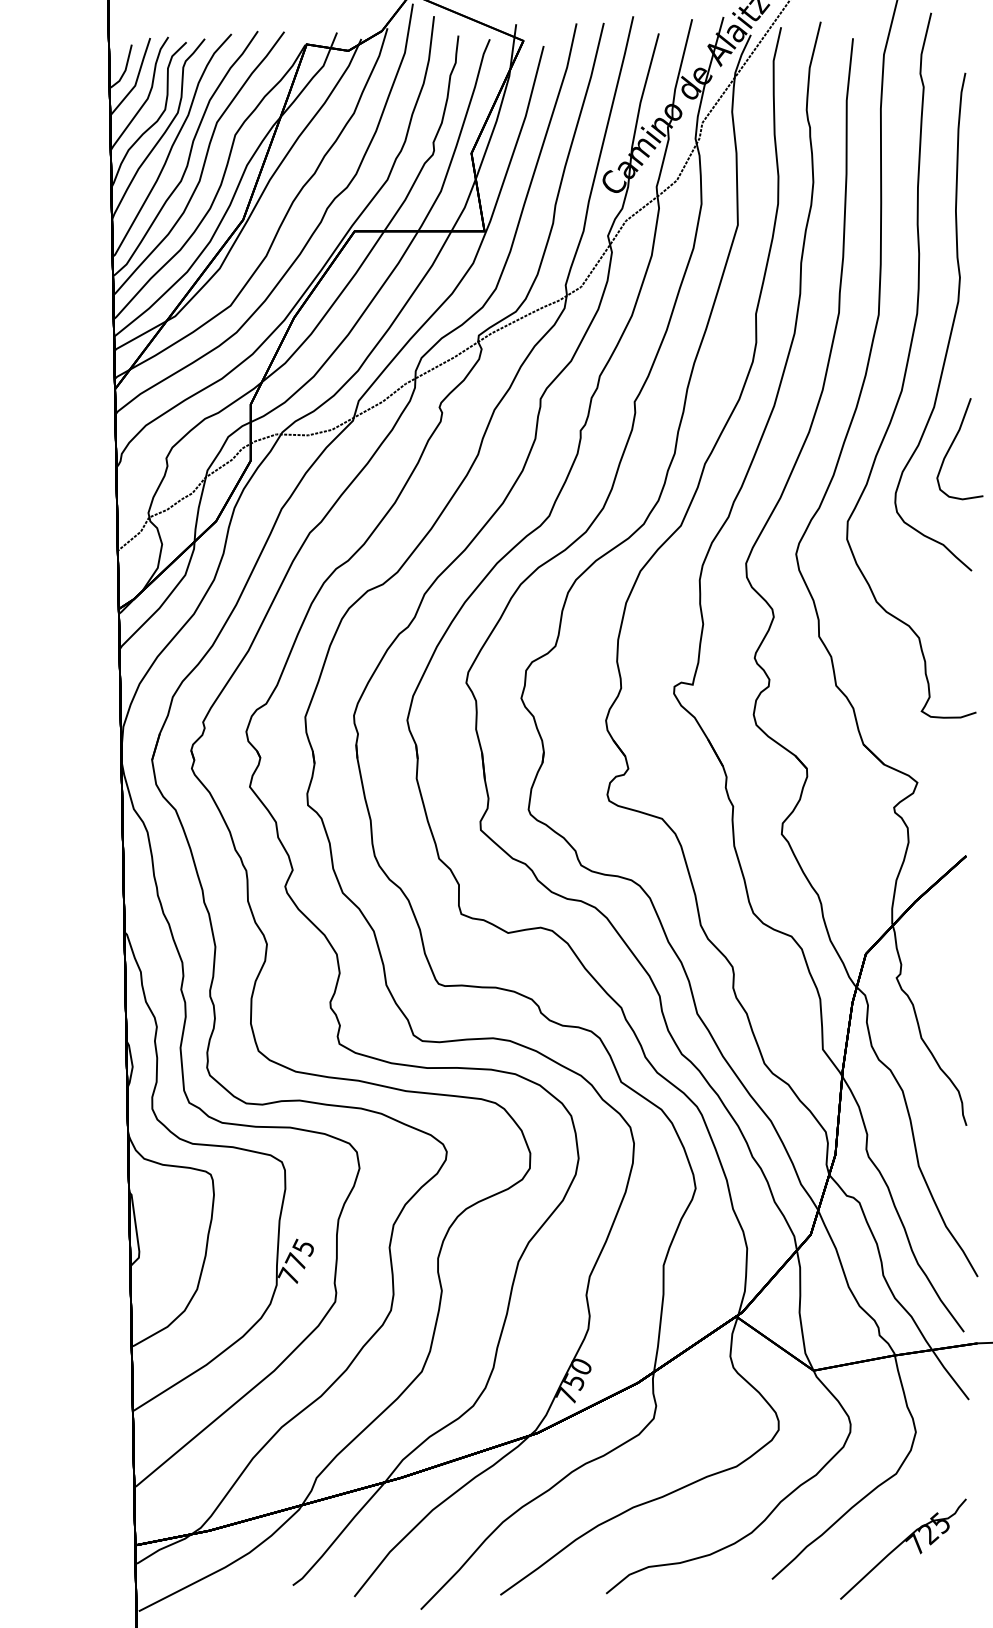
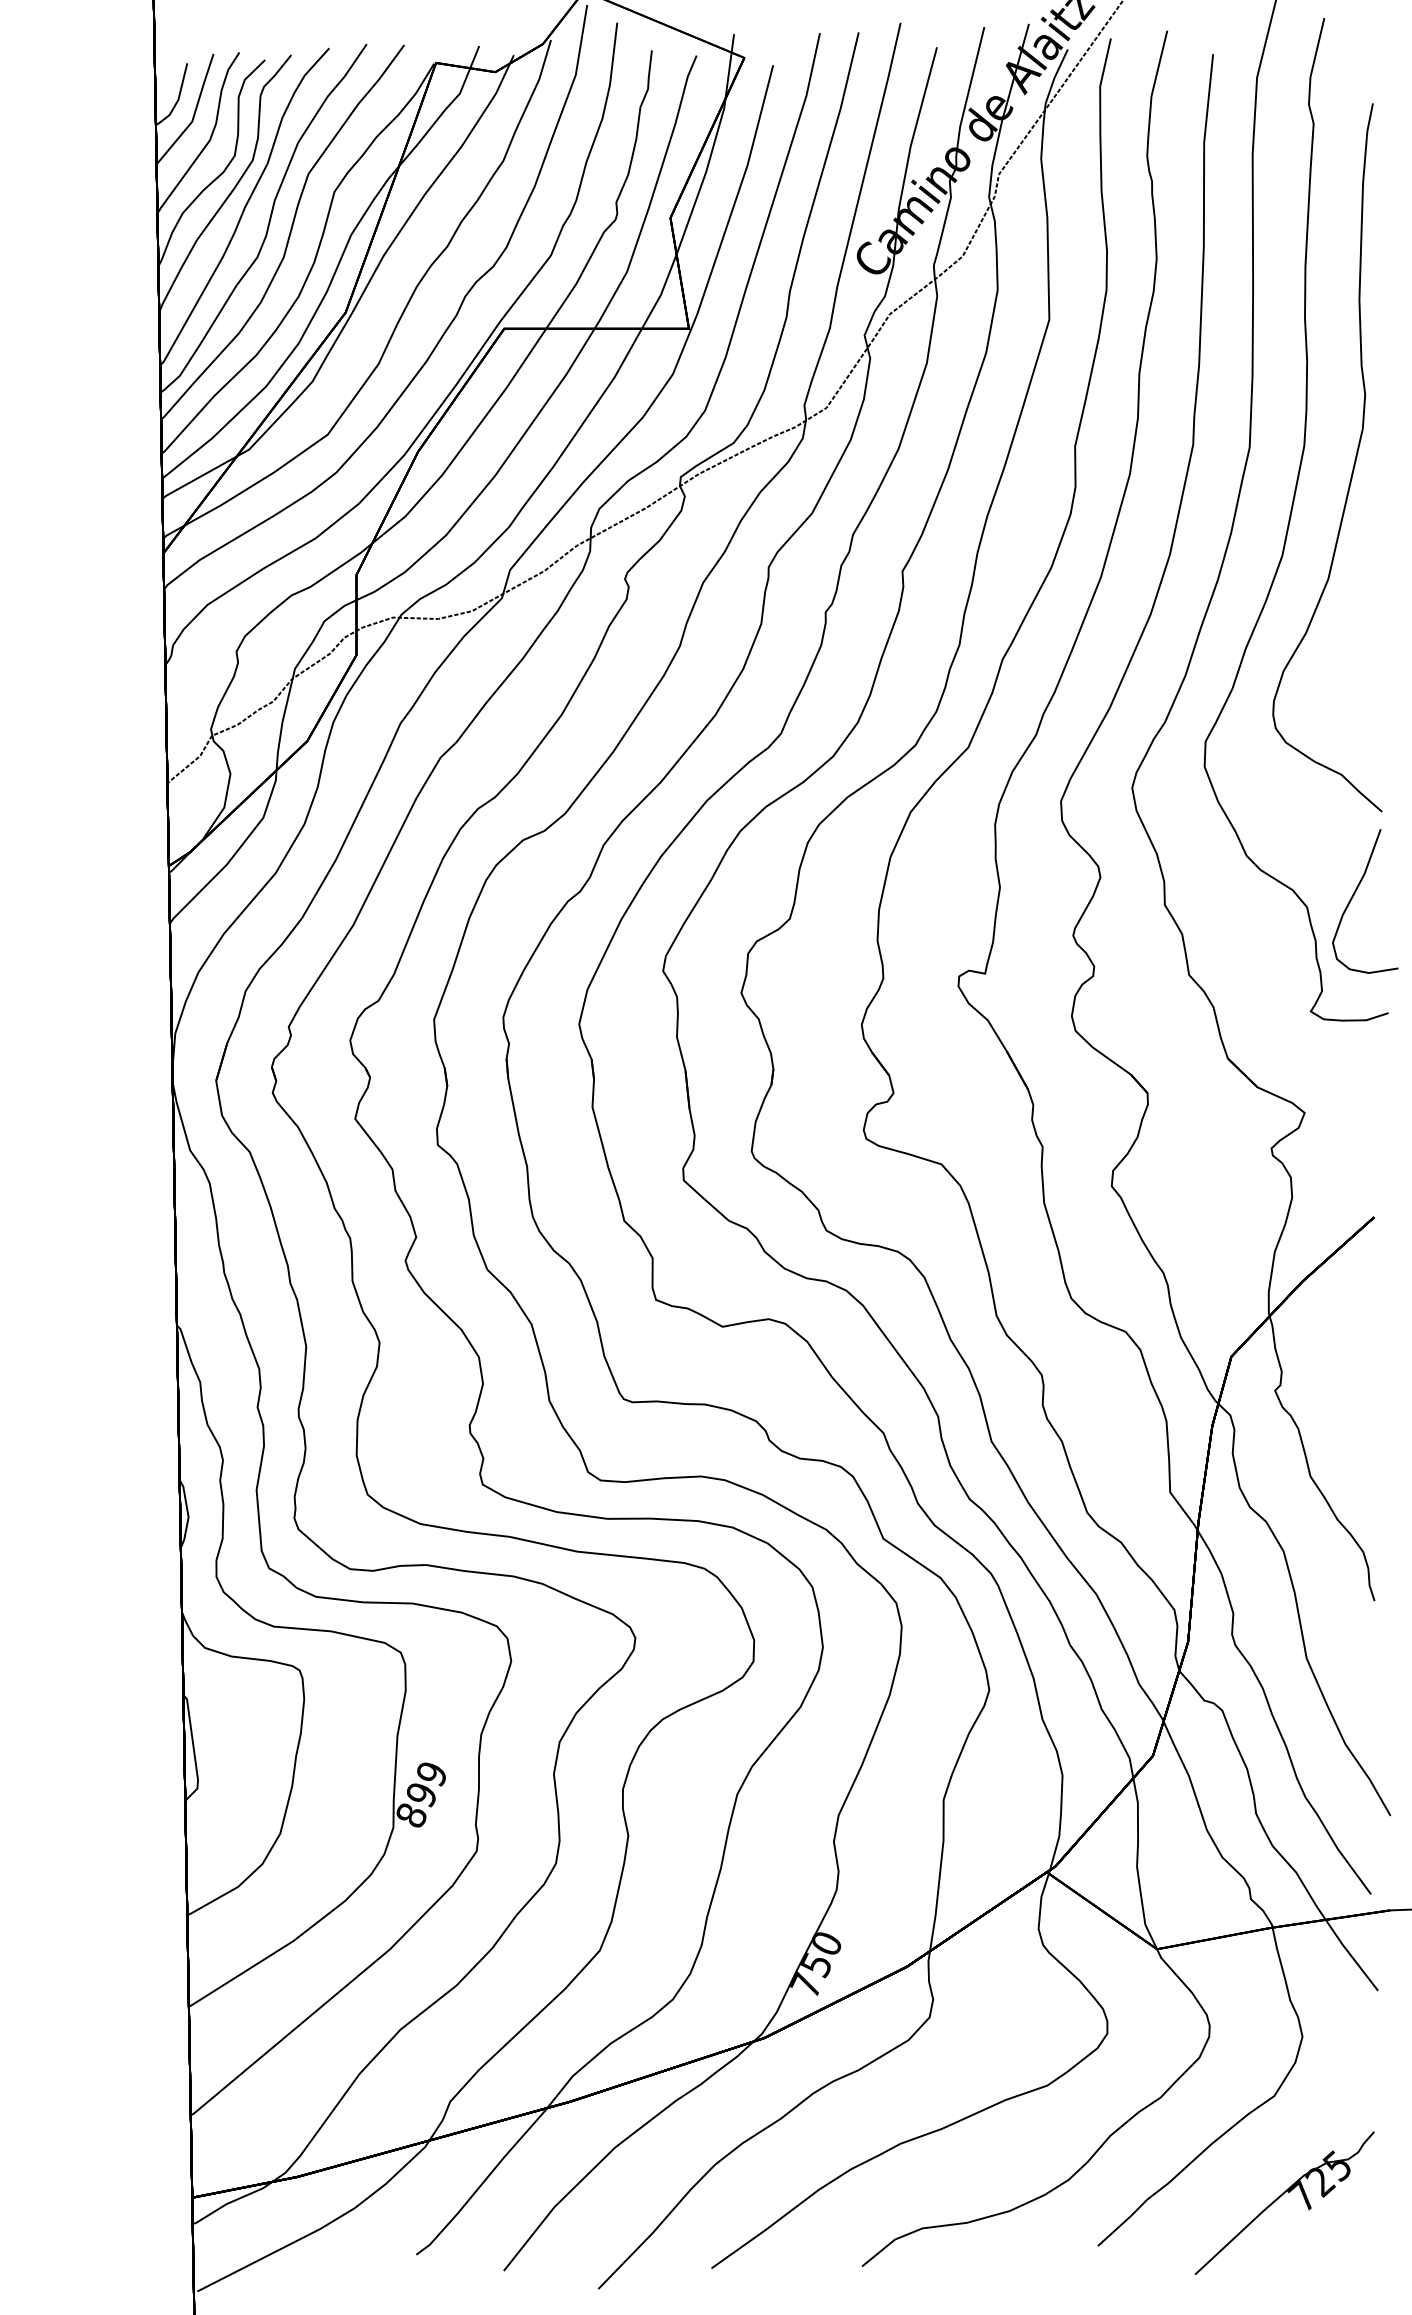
curve: (952, 444) -> (1354, 895), moved
text: (295, 1261) -> (420, 1794), 775 -> 899

